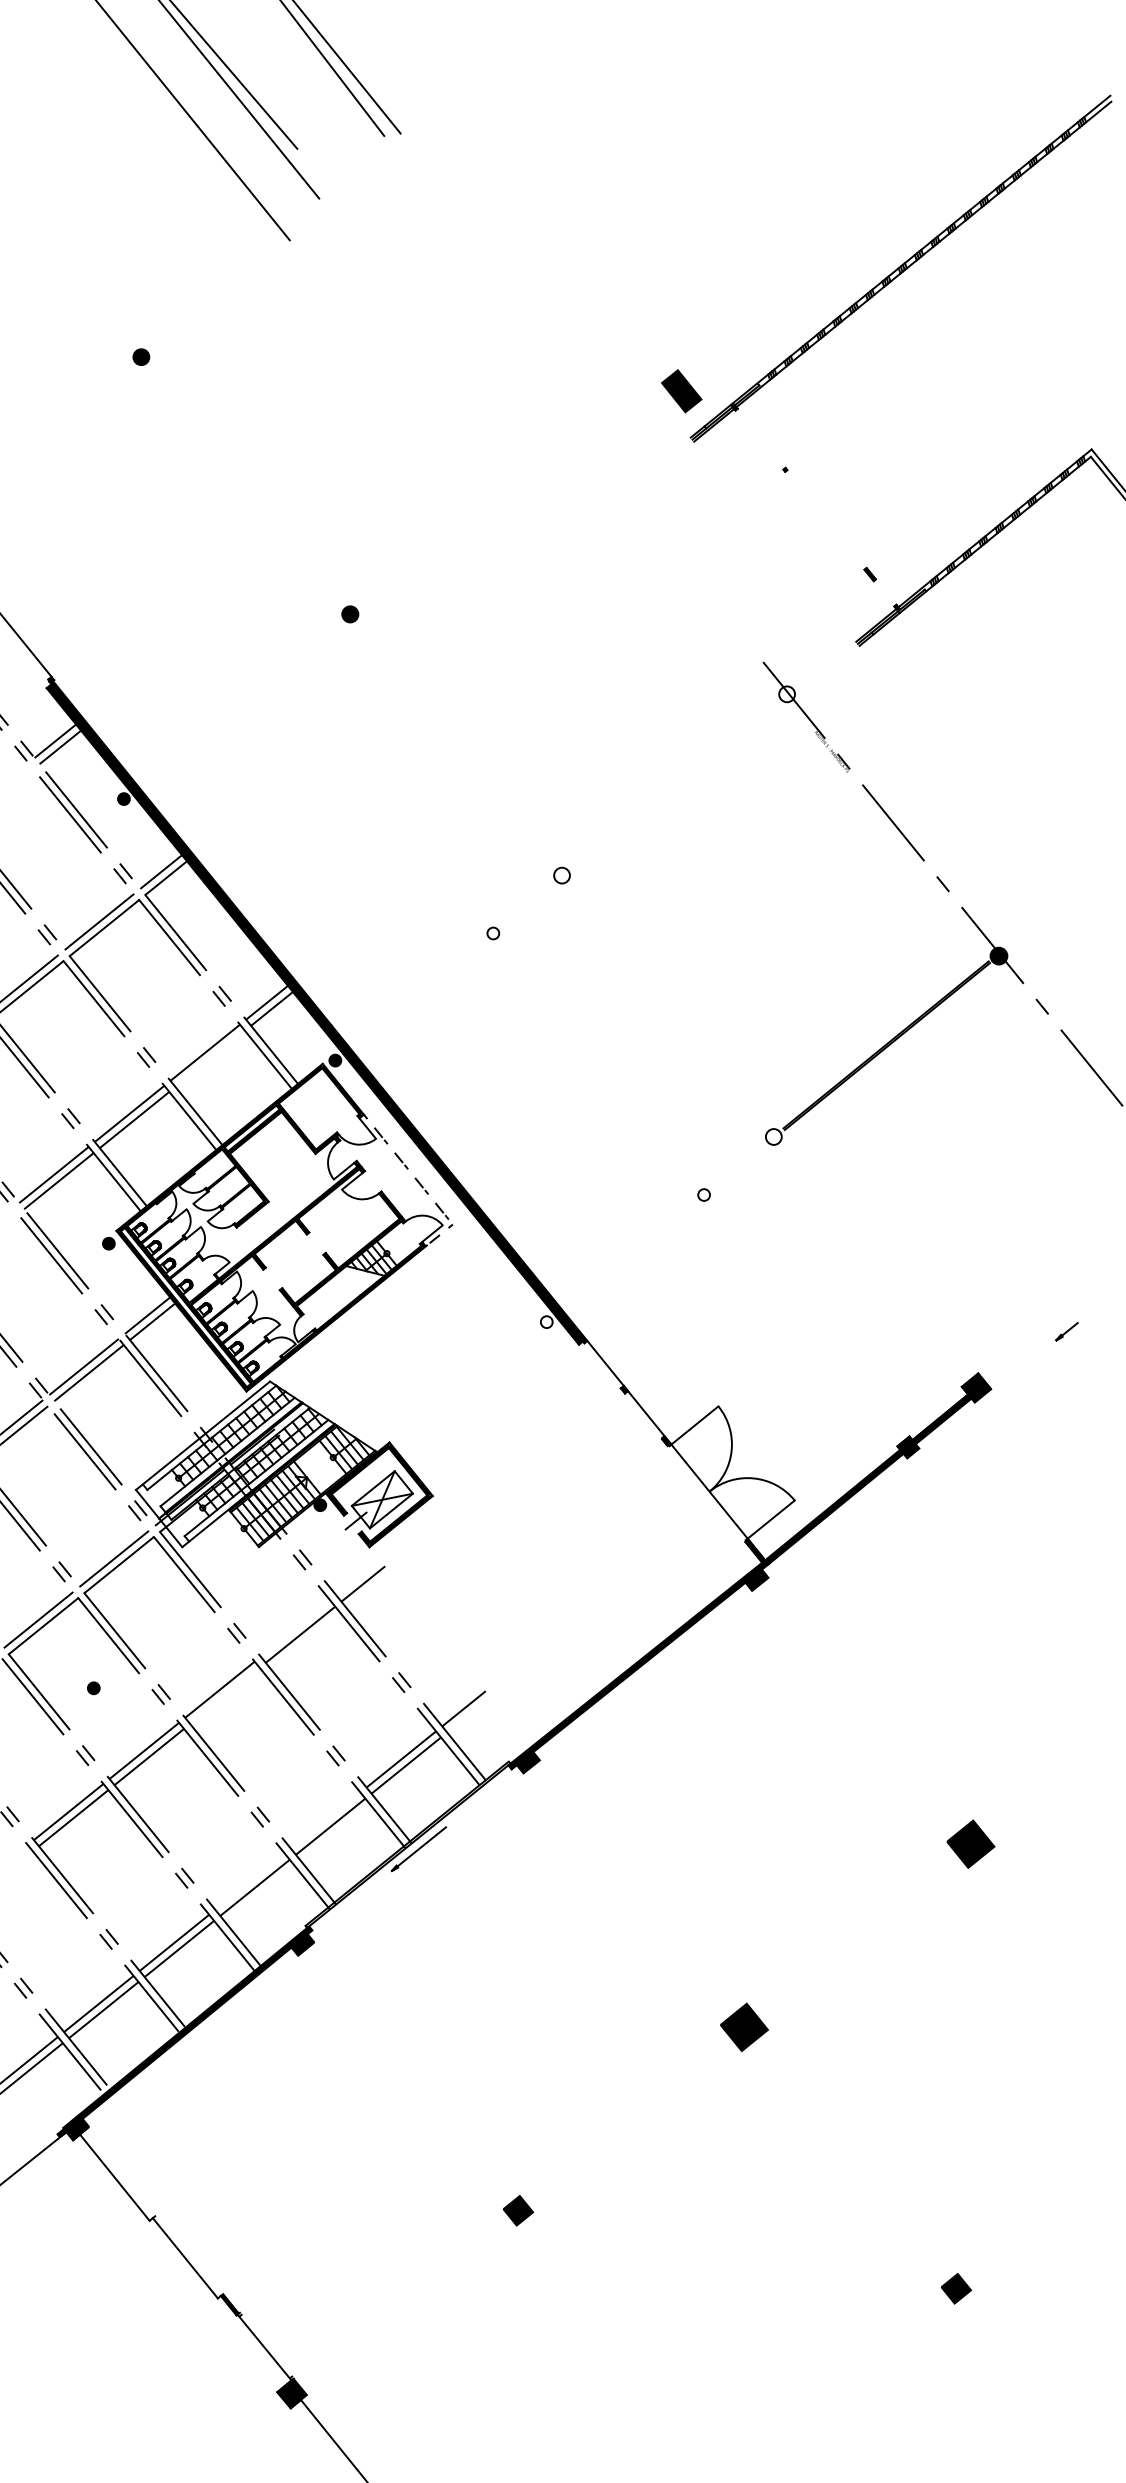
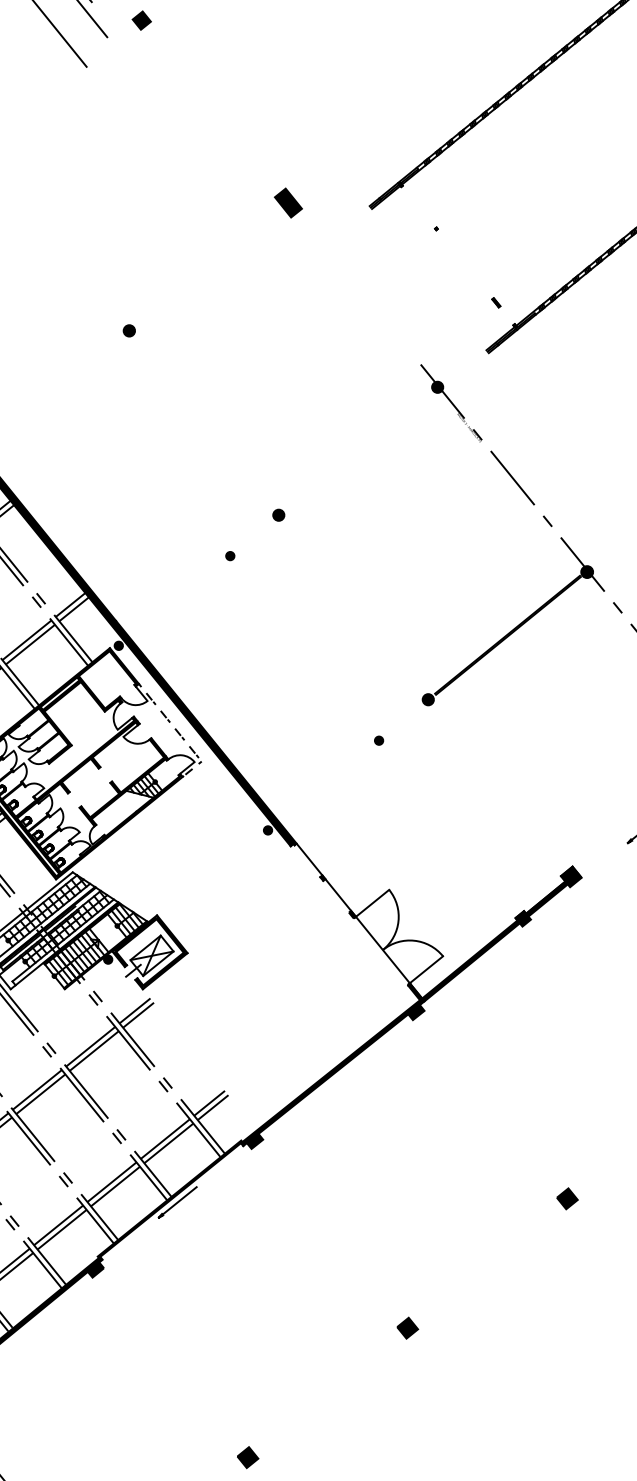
fill: (367, 174) -> (141, 20), added
part: (681, 391) -> (288, 203), moved
fill: (787, 694) -> (437, 387), added
fill: (561, 875) -> (278, 515), added
fill: (493, 933) -> (230, 556), added
line: (209, 1058) -> (29, 644), added
fill: (773, 1136) -> (428, 699), added
fill: (703, 1194) -> (378, 740), added
fill: (546, 1322) -> (267, 830), added
line: (358, 1577) -> (135, 1010), added
line: (295, 1628) -> (90, 1046), added
line: (224, 1695) -> (40, 1093), added
line: (468, 1714) -> (212, 1107), added
line: (325, 1820) -> (111, 1182), added
part: (970, 1843) -> (567, 1198), size x0.62
line: (249, 1881) -> (58, 1225), added
part: (744, 2027) -> (407, 1328), size x0.62

